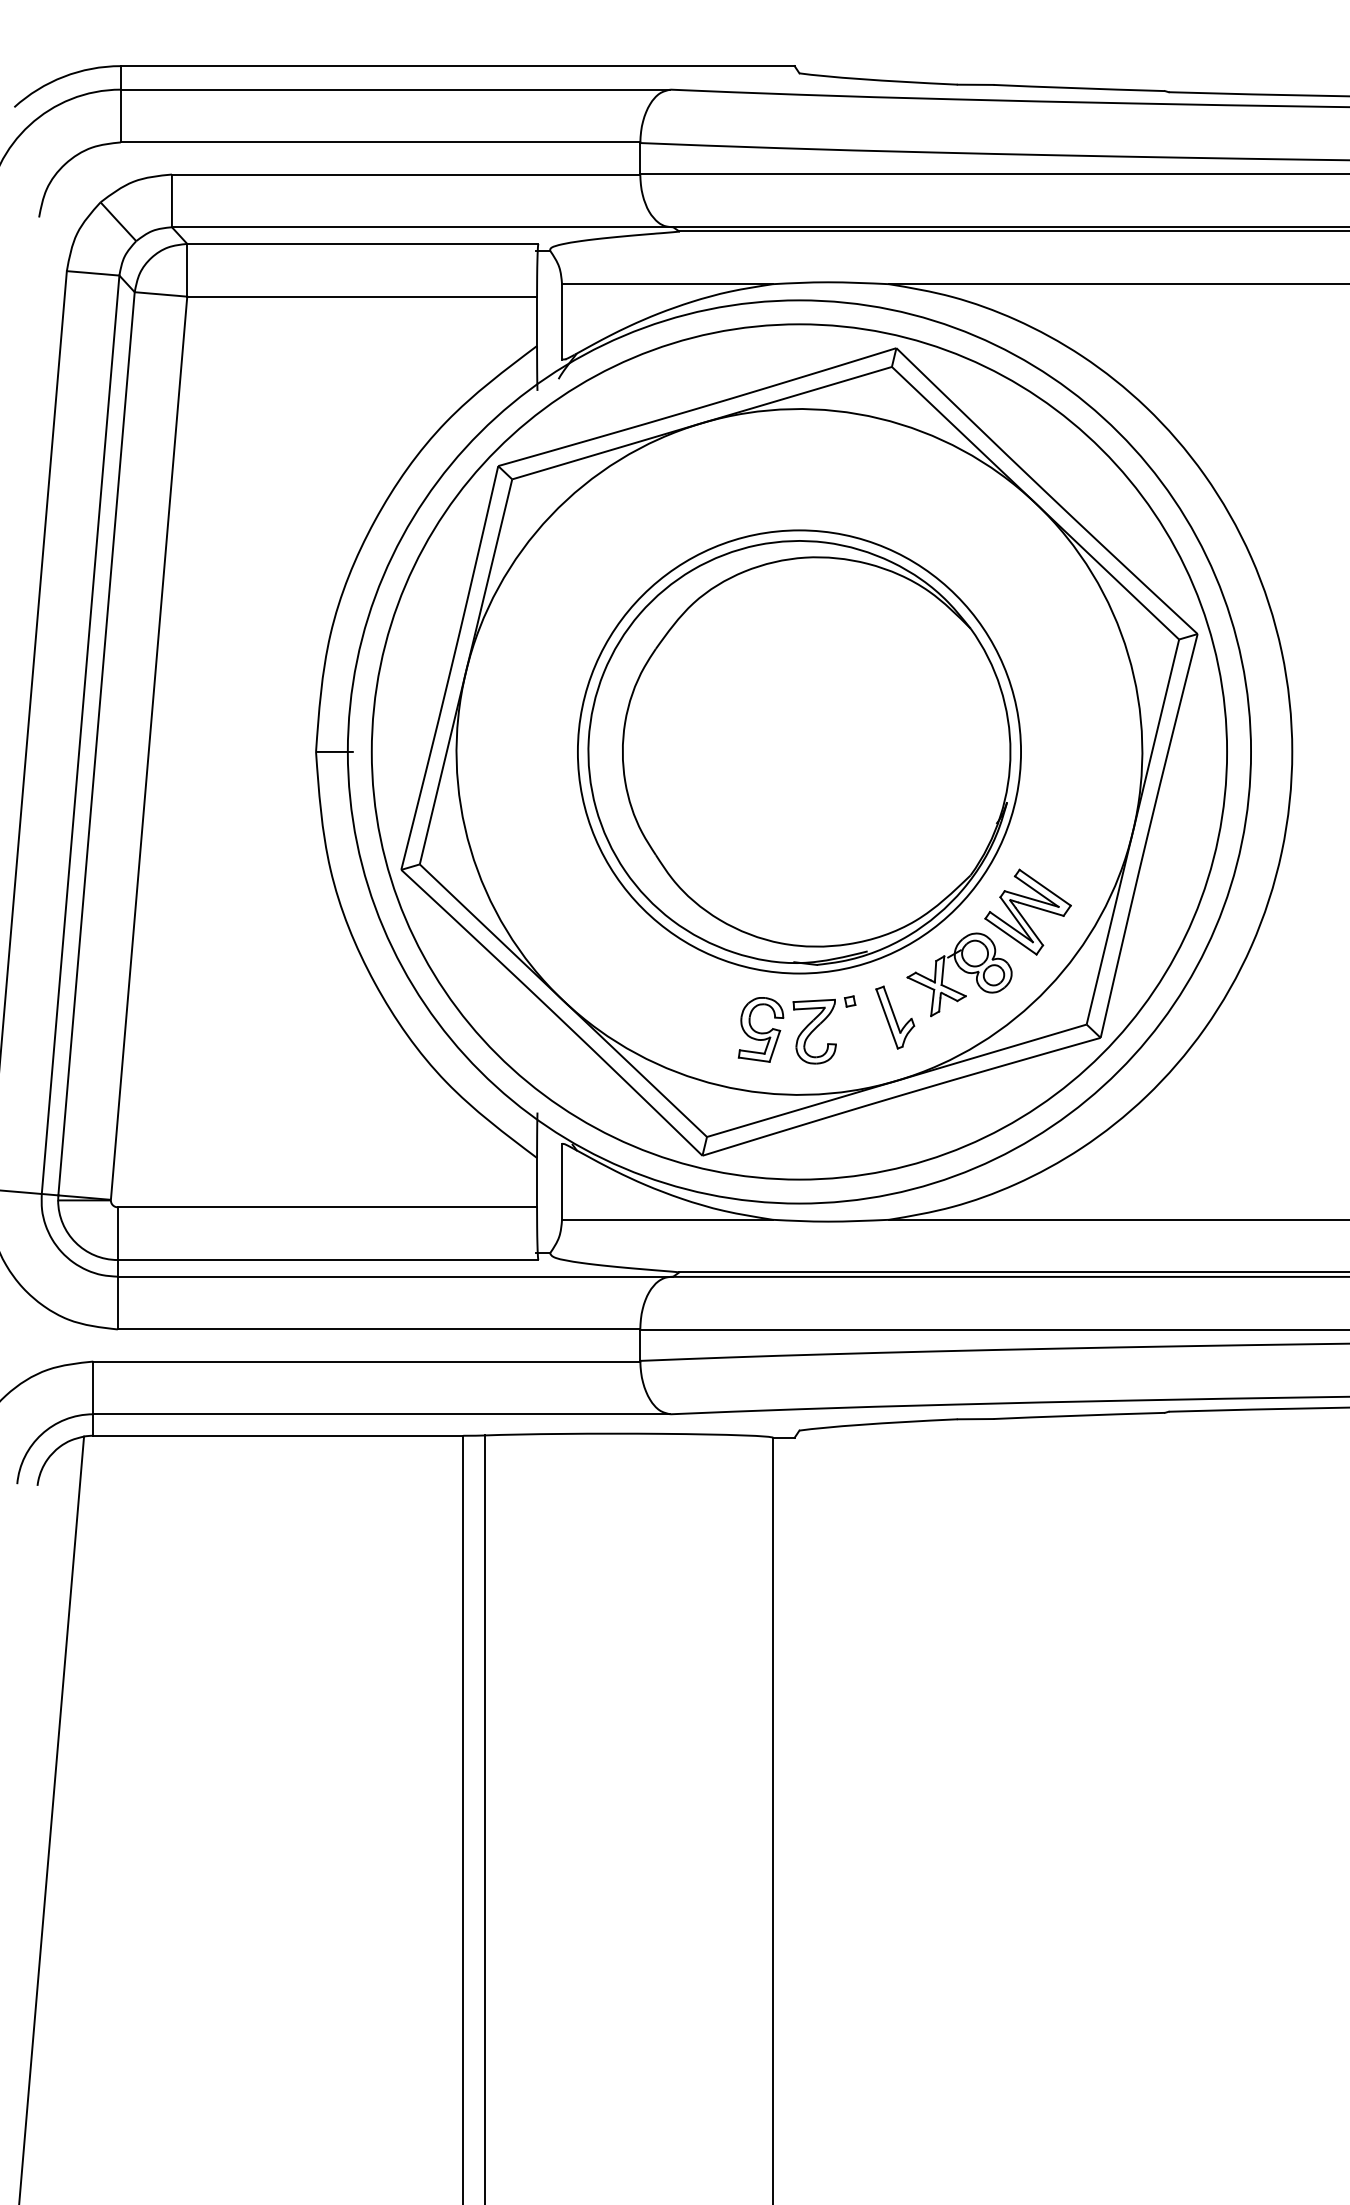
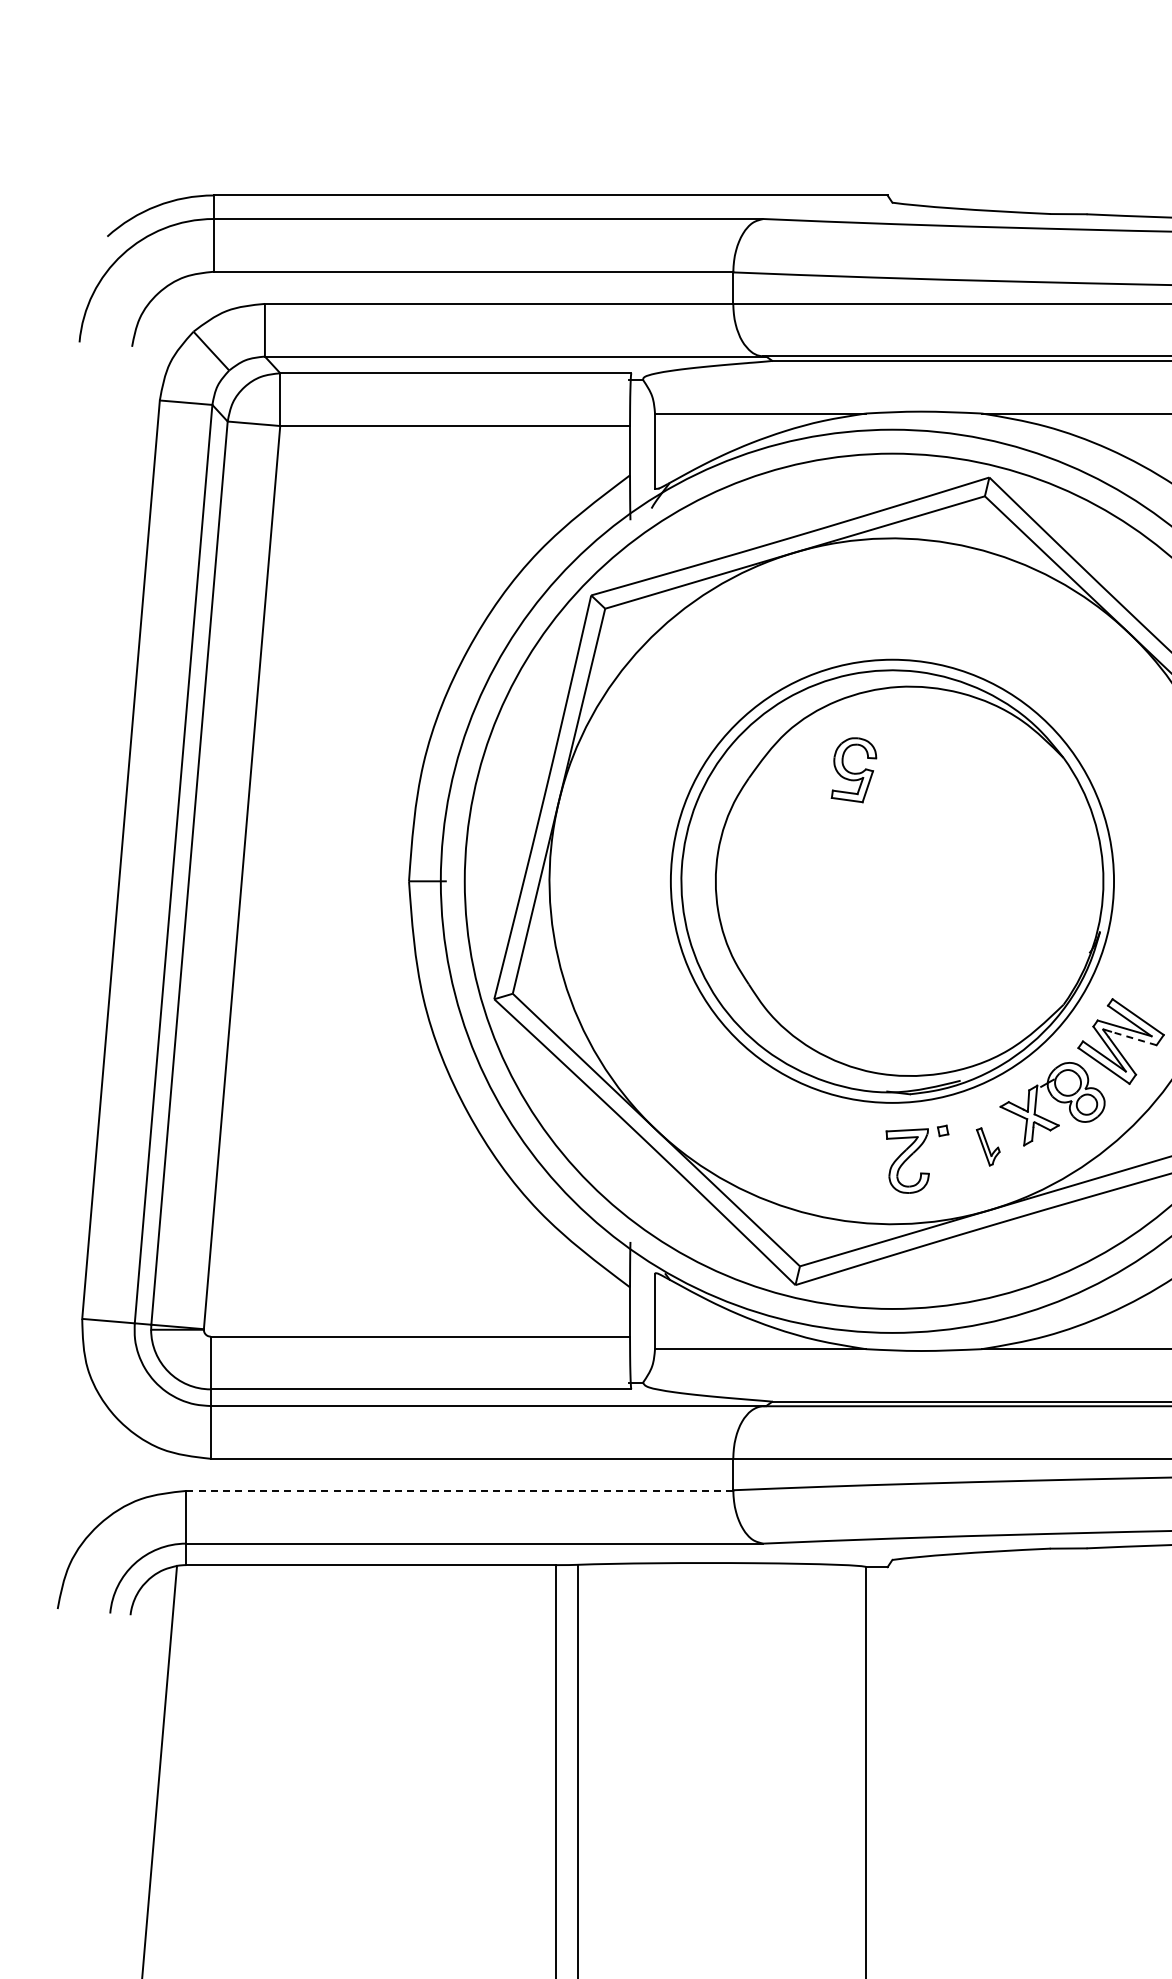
line: (1040, 909) -> (1133, 1038), solid -> dashed
part: (895, 1017) -> (988, 1146), size x0.6
part: (760, 1029) -> (853, 769), moved
line: (366, 1361) -> (459, 1490), solid -> dashed

